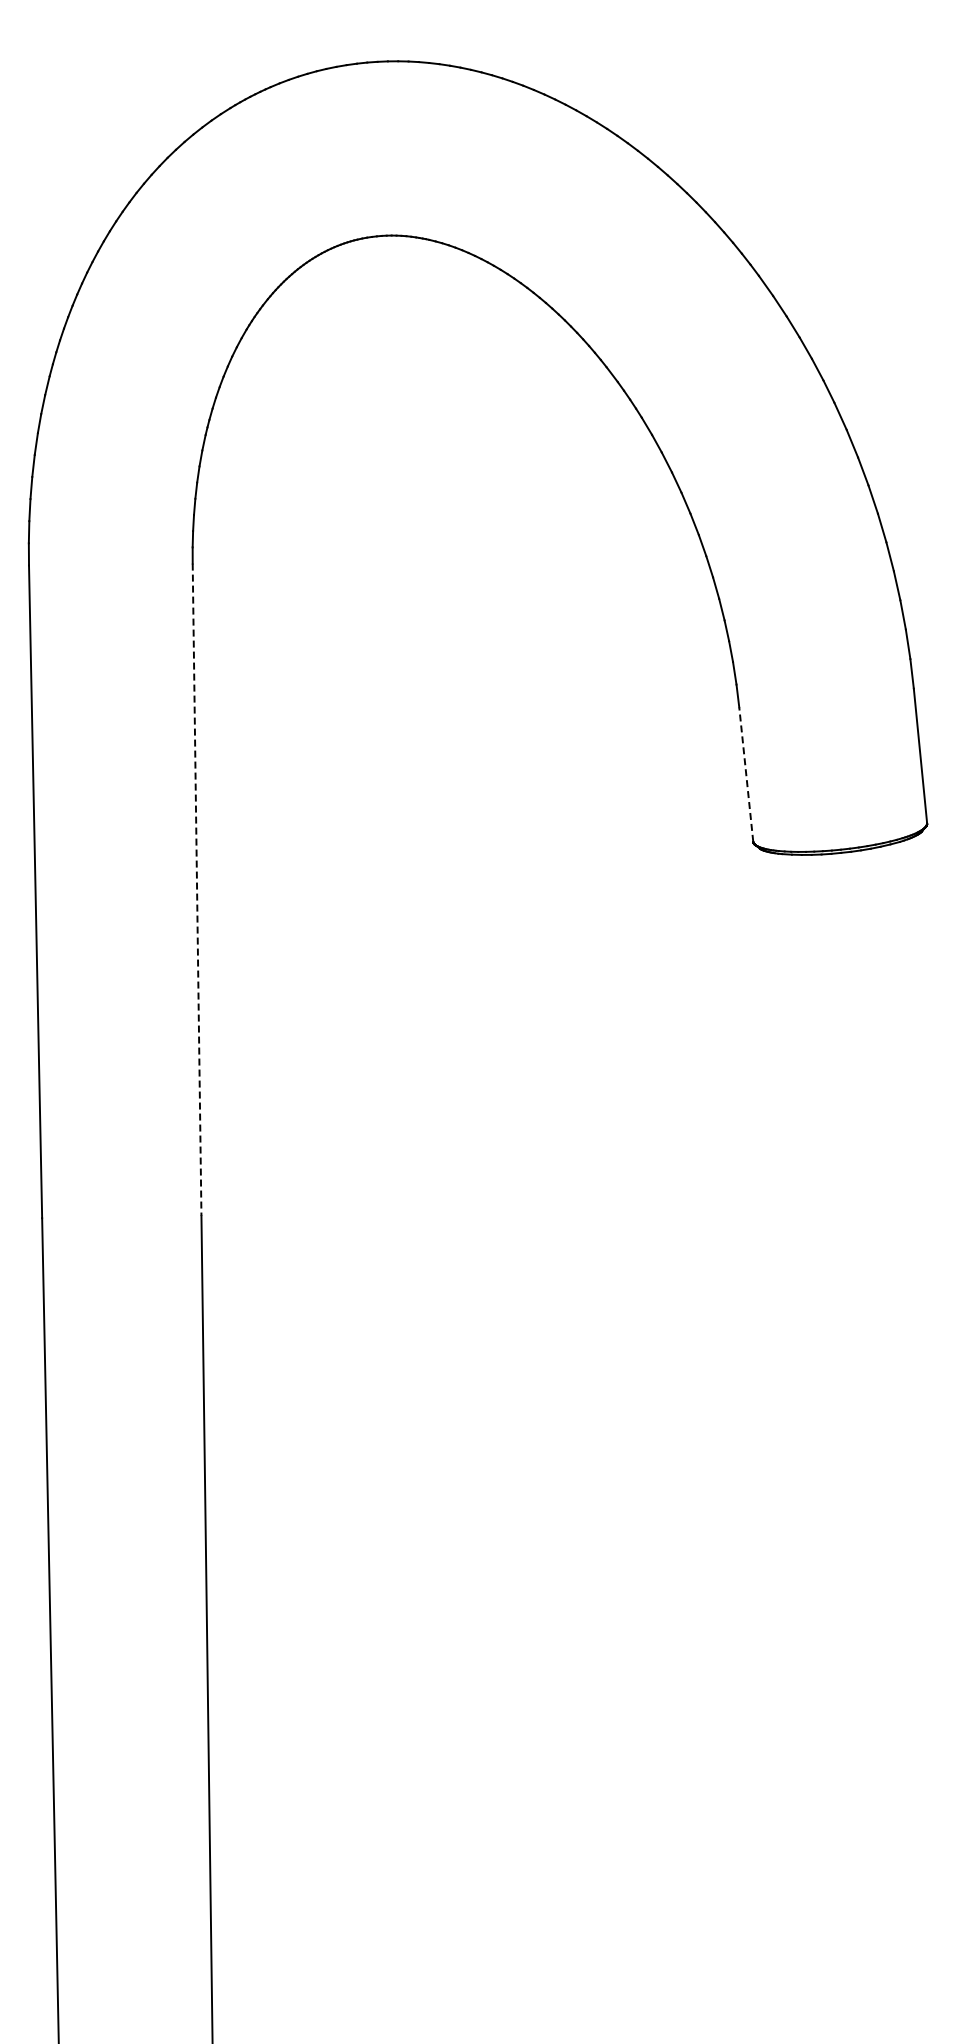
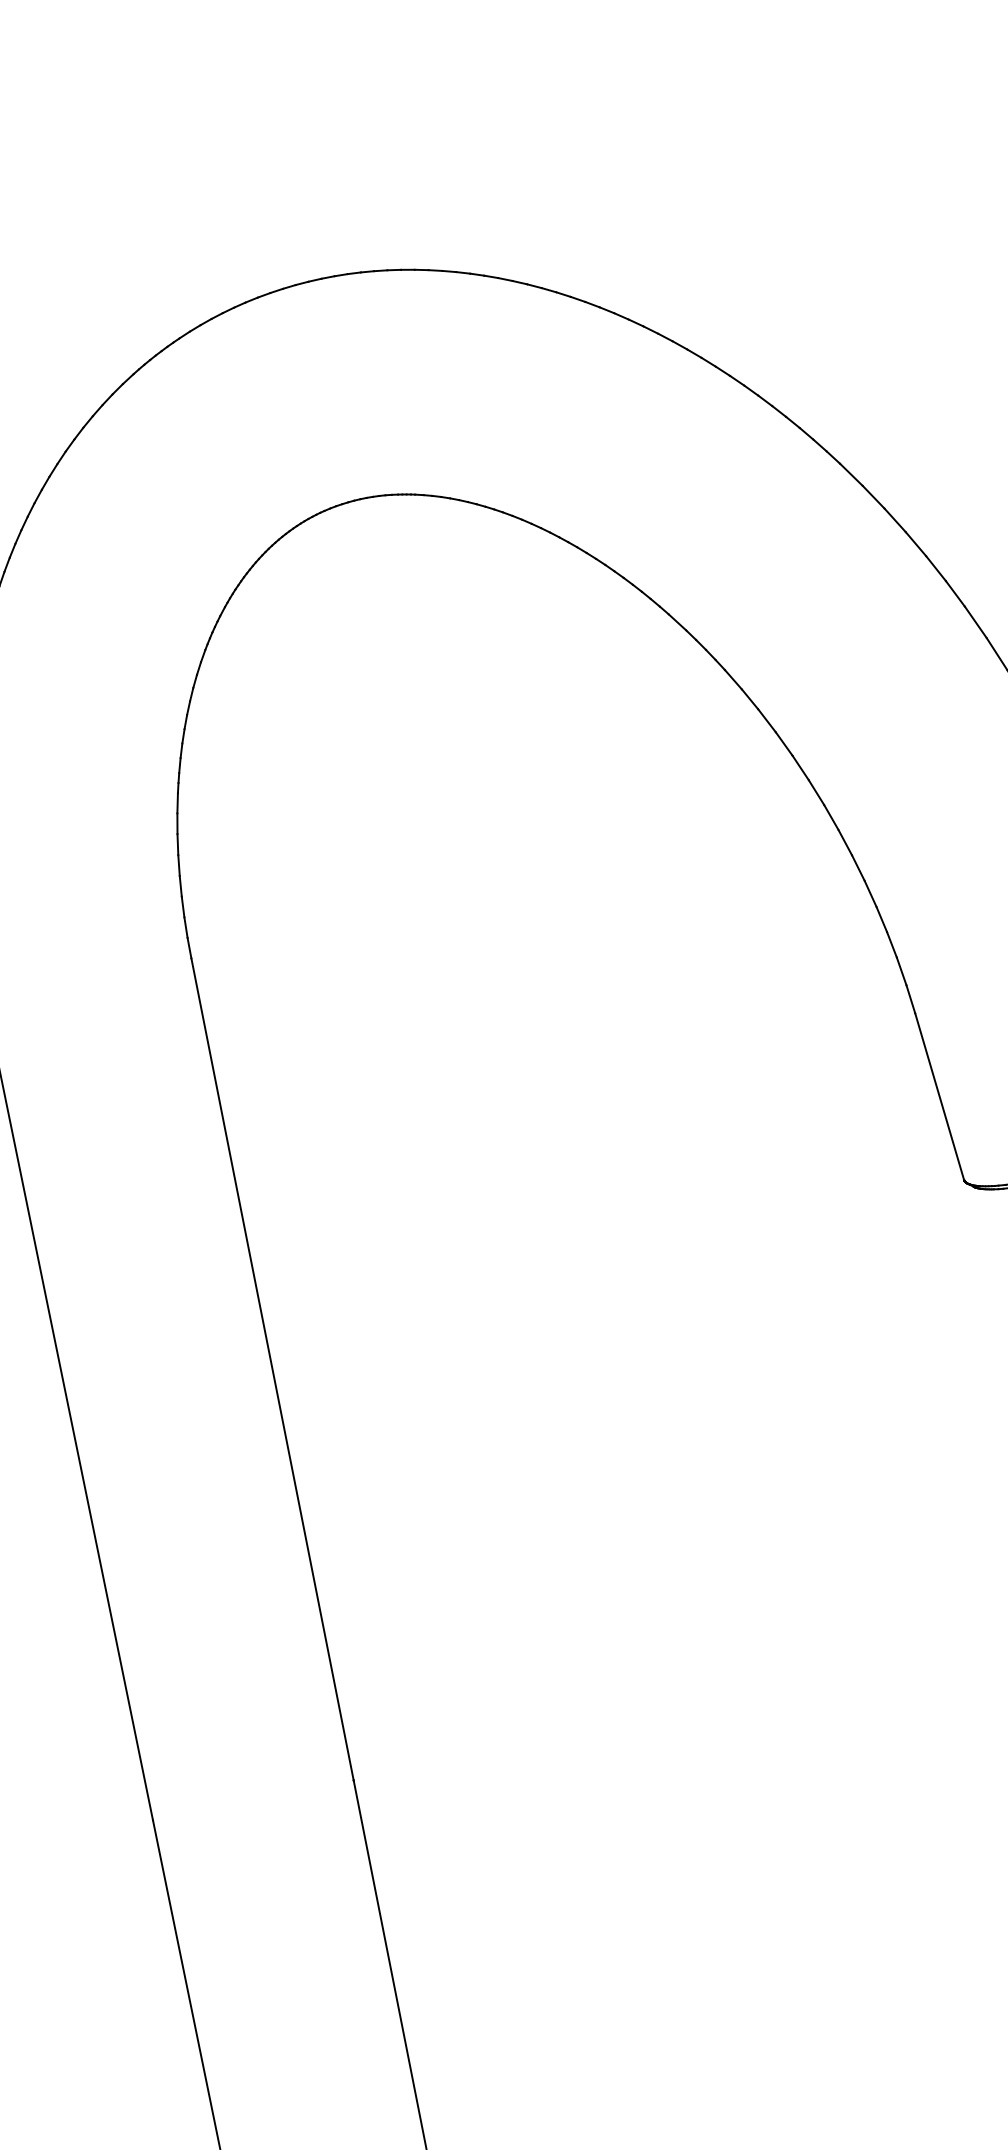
line: (746, 774) -> (939, 1096), dashed -> solid
line: (197, 890) -> (273, 1370), dashed -> solid

